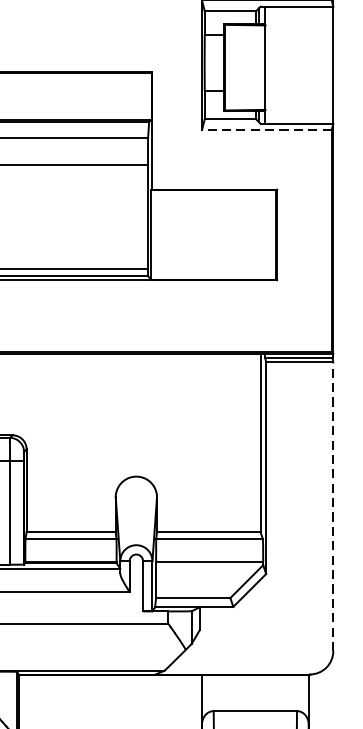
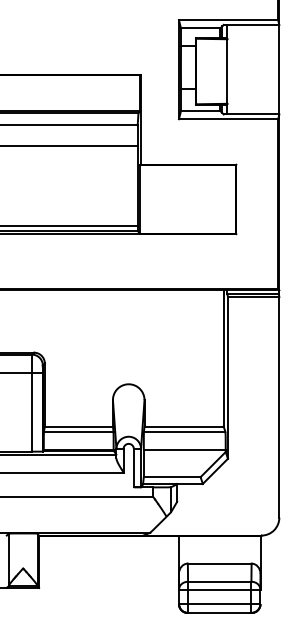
line: (266, 130) -> (228, 119), dashed -> solid
line: (333, 505) -> (279, 406), dashed -> solid

